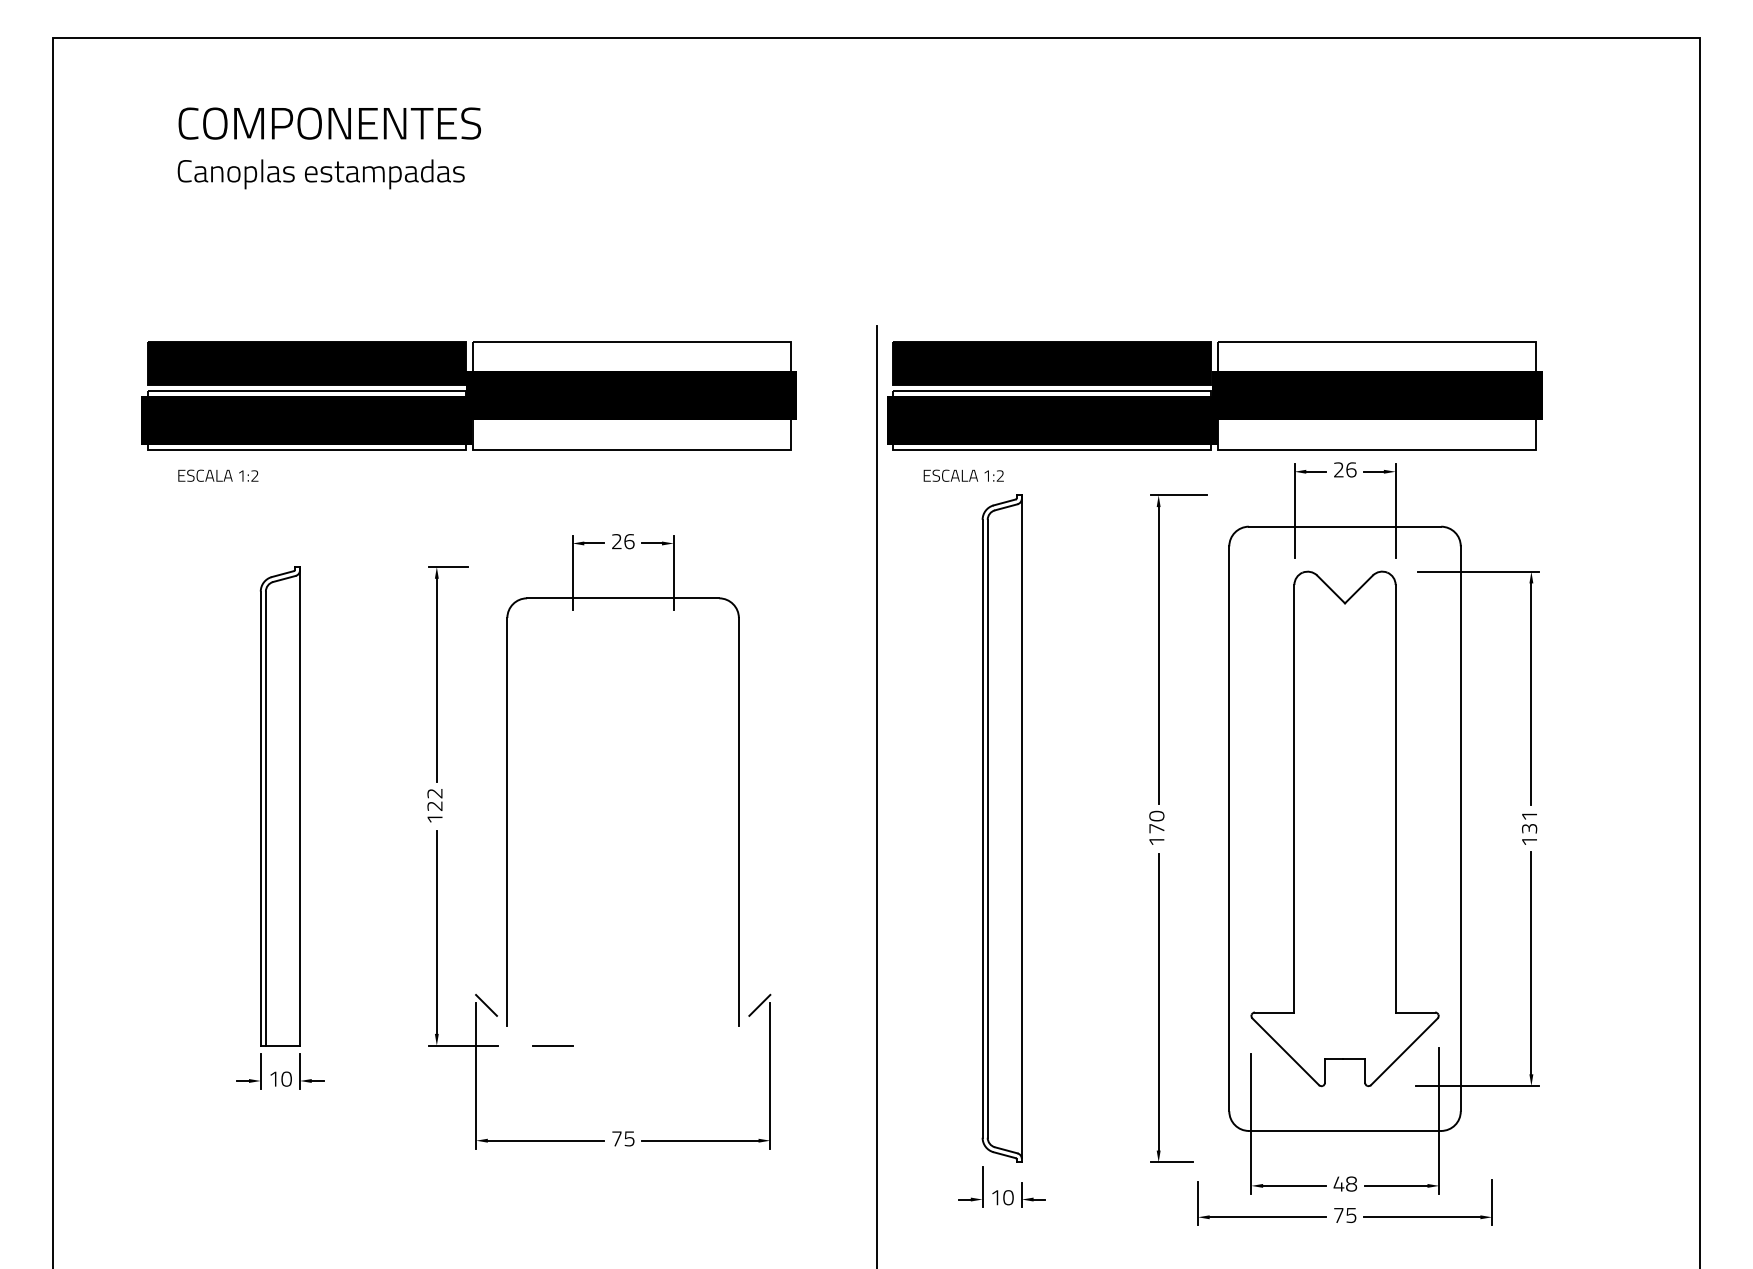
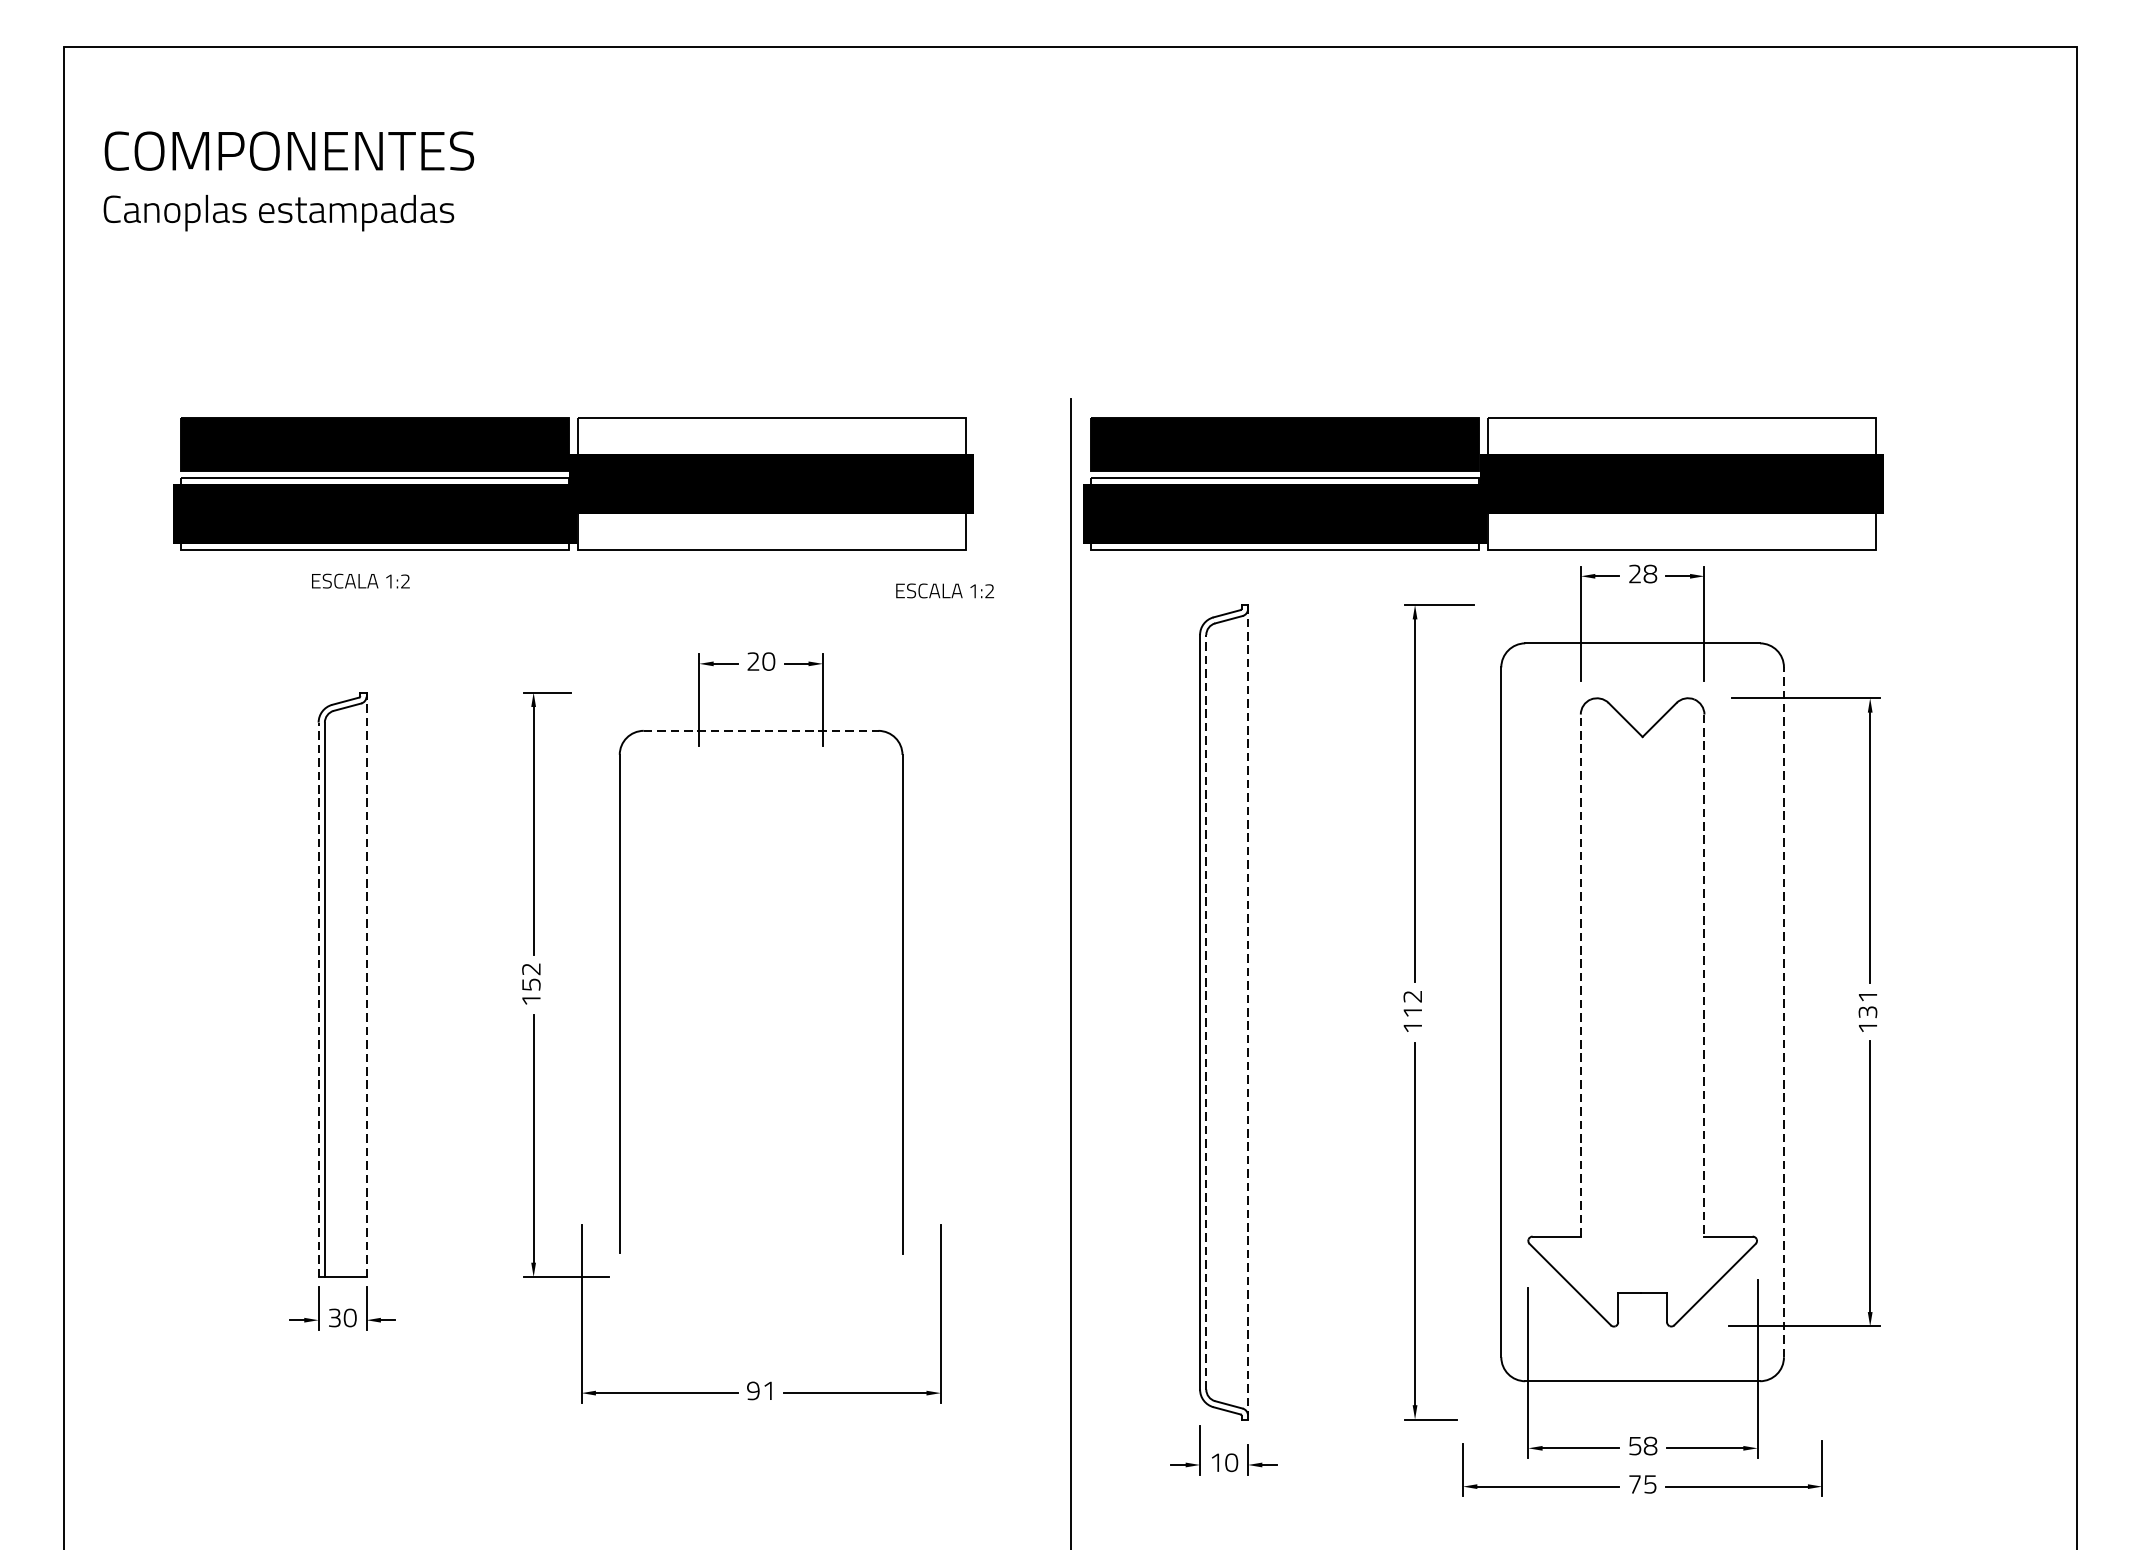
text: (328, 148) -> (287, 181), moved
text: (1350, 469) -> (1649, 573), 26 -> 28
text: (218, 475) -> (361, 580), moved
text: (963, 475) -> (944, 590), moved
text: (629, 541) -> (768, 661), 26 -> 20
line: (623, 598) -> (761, 731), solid -> dashed
line: (1294, 798) -> (1580, 975), solid -> dashed
line: (1395, 798) -> (1704, 975), solid -> dashed
line: (300, 805) -> (367, 983), solid -> dashed
text: (434, 805) -> (530, 983), 122 -> 152
line: (260, 818) -> (318, 999), solid -> dashed
text: (1156, 821) -> (1412, 1003), 170 -> 112
line: (987, 828) -> (1206, 1011), solid -> dashed
line: (1021, 828) -> (1247, 1011), solid -> dashed
line: (1460, 828) -> (1783, 1011), solid -> dashed
line: (486, 1004) -> (594, 1226), removed
line: (759, 1004) -> (927, 1226), removed
line: (552, 1045) -> (674, 1276), removed
text: (273, 1078) -> (334, 1317), 10 -> 30
text: (622, 1138) -> (760, 1390), 75 -> 91
text: (1338, 1183) -> (1634, 1445), 48 -> 58

